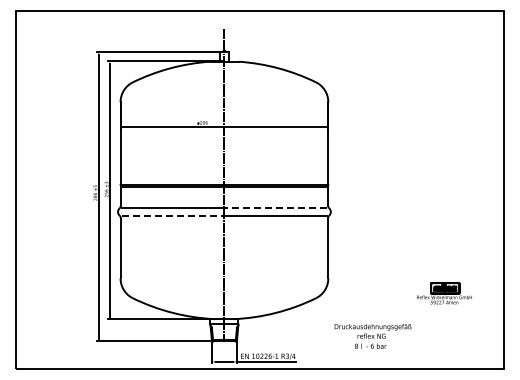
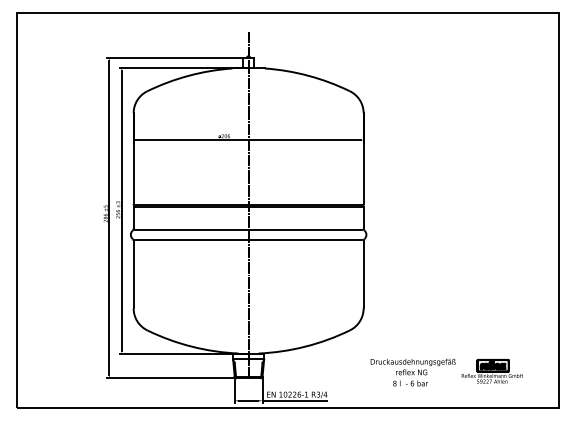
line: (275, 207) -> (305, 229), dashed -> solid
line: (173, 216) -> (192, 239), dashed -> solid
part: (444, 293) -> (492, 371), moved

